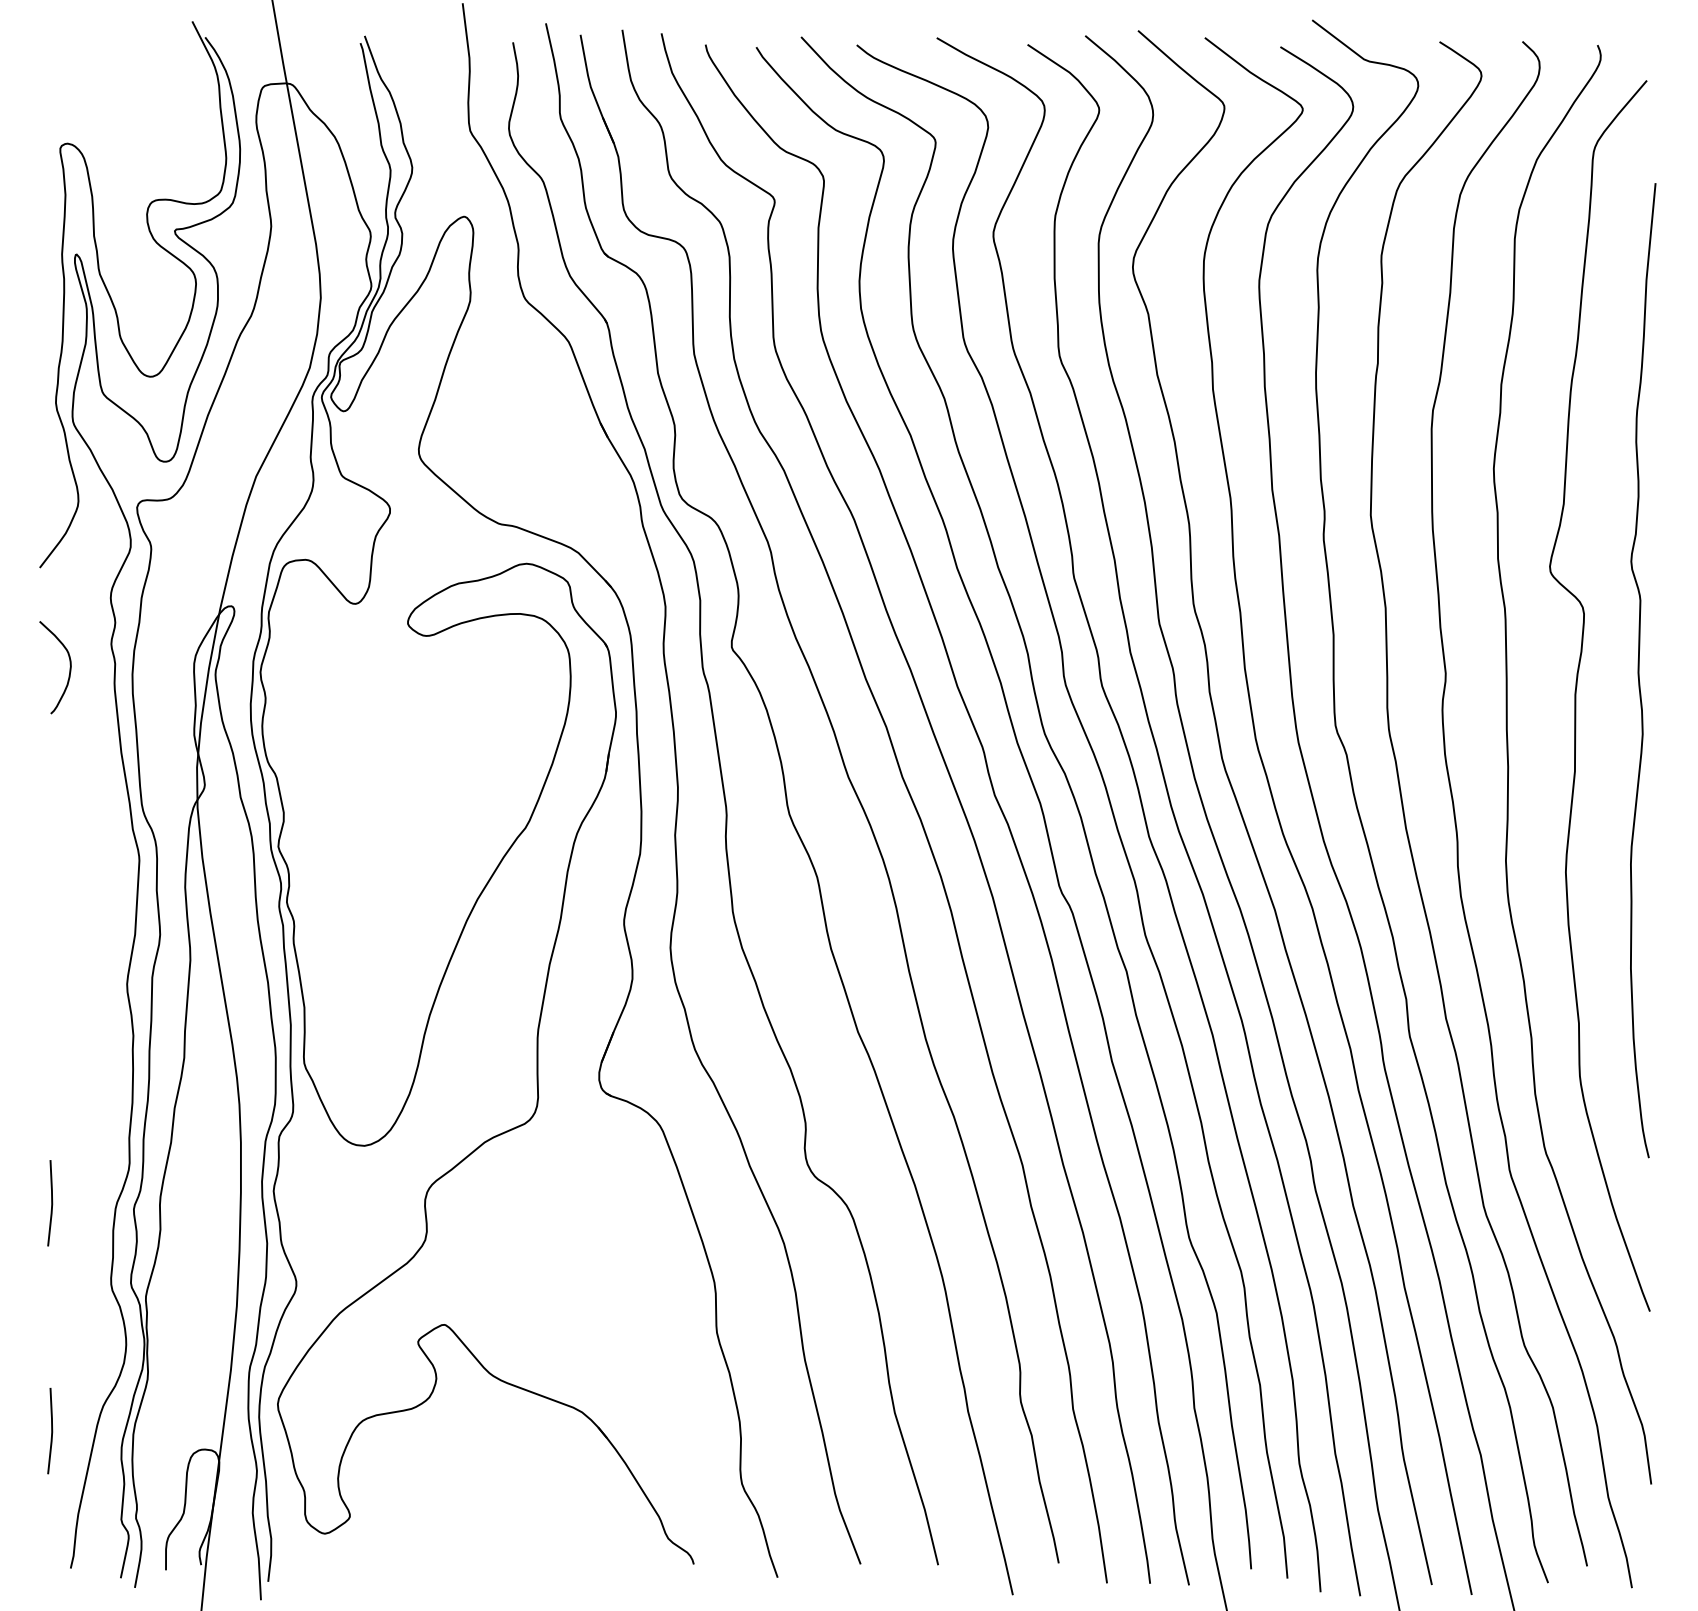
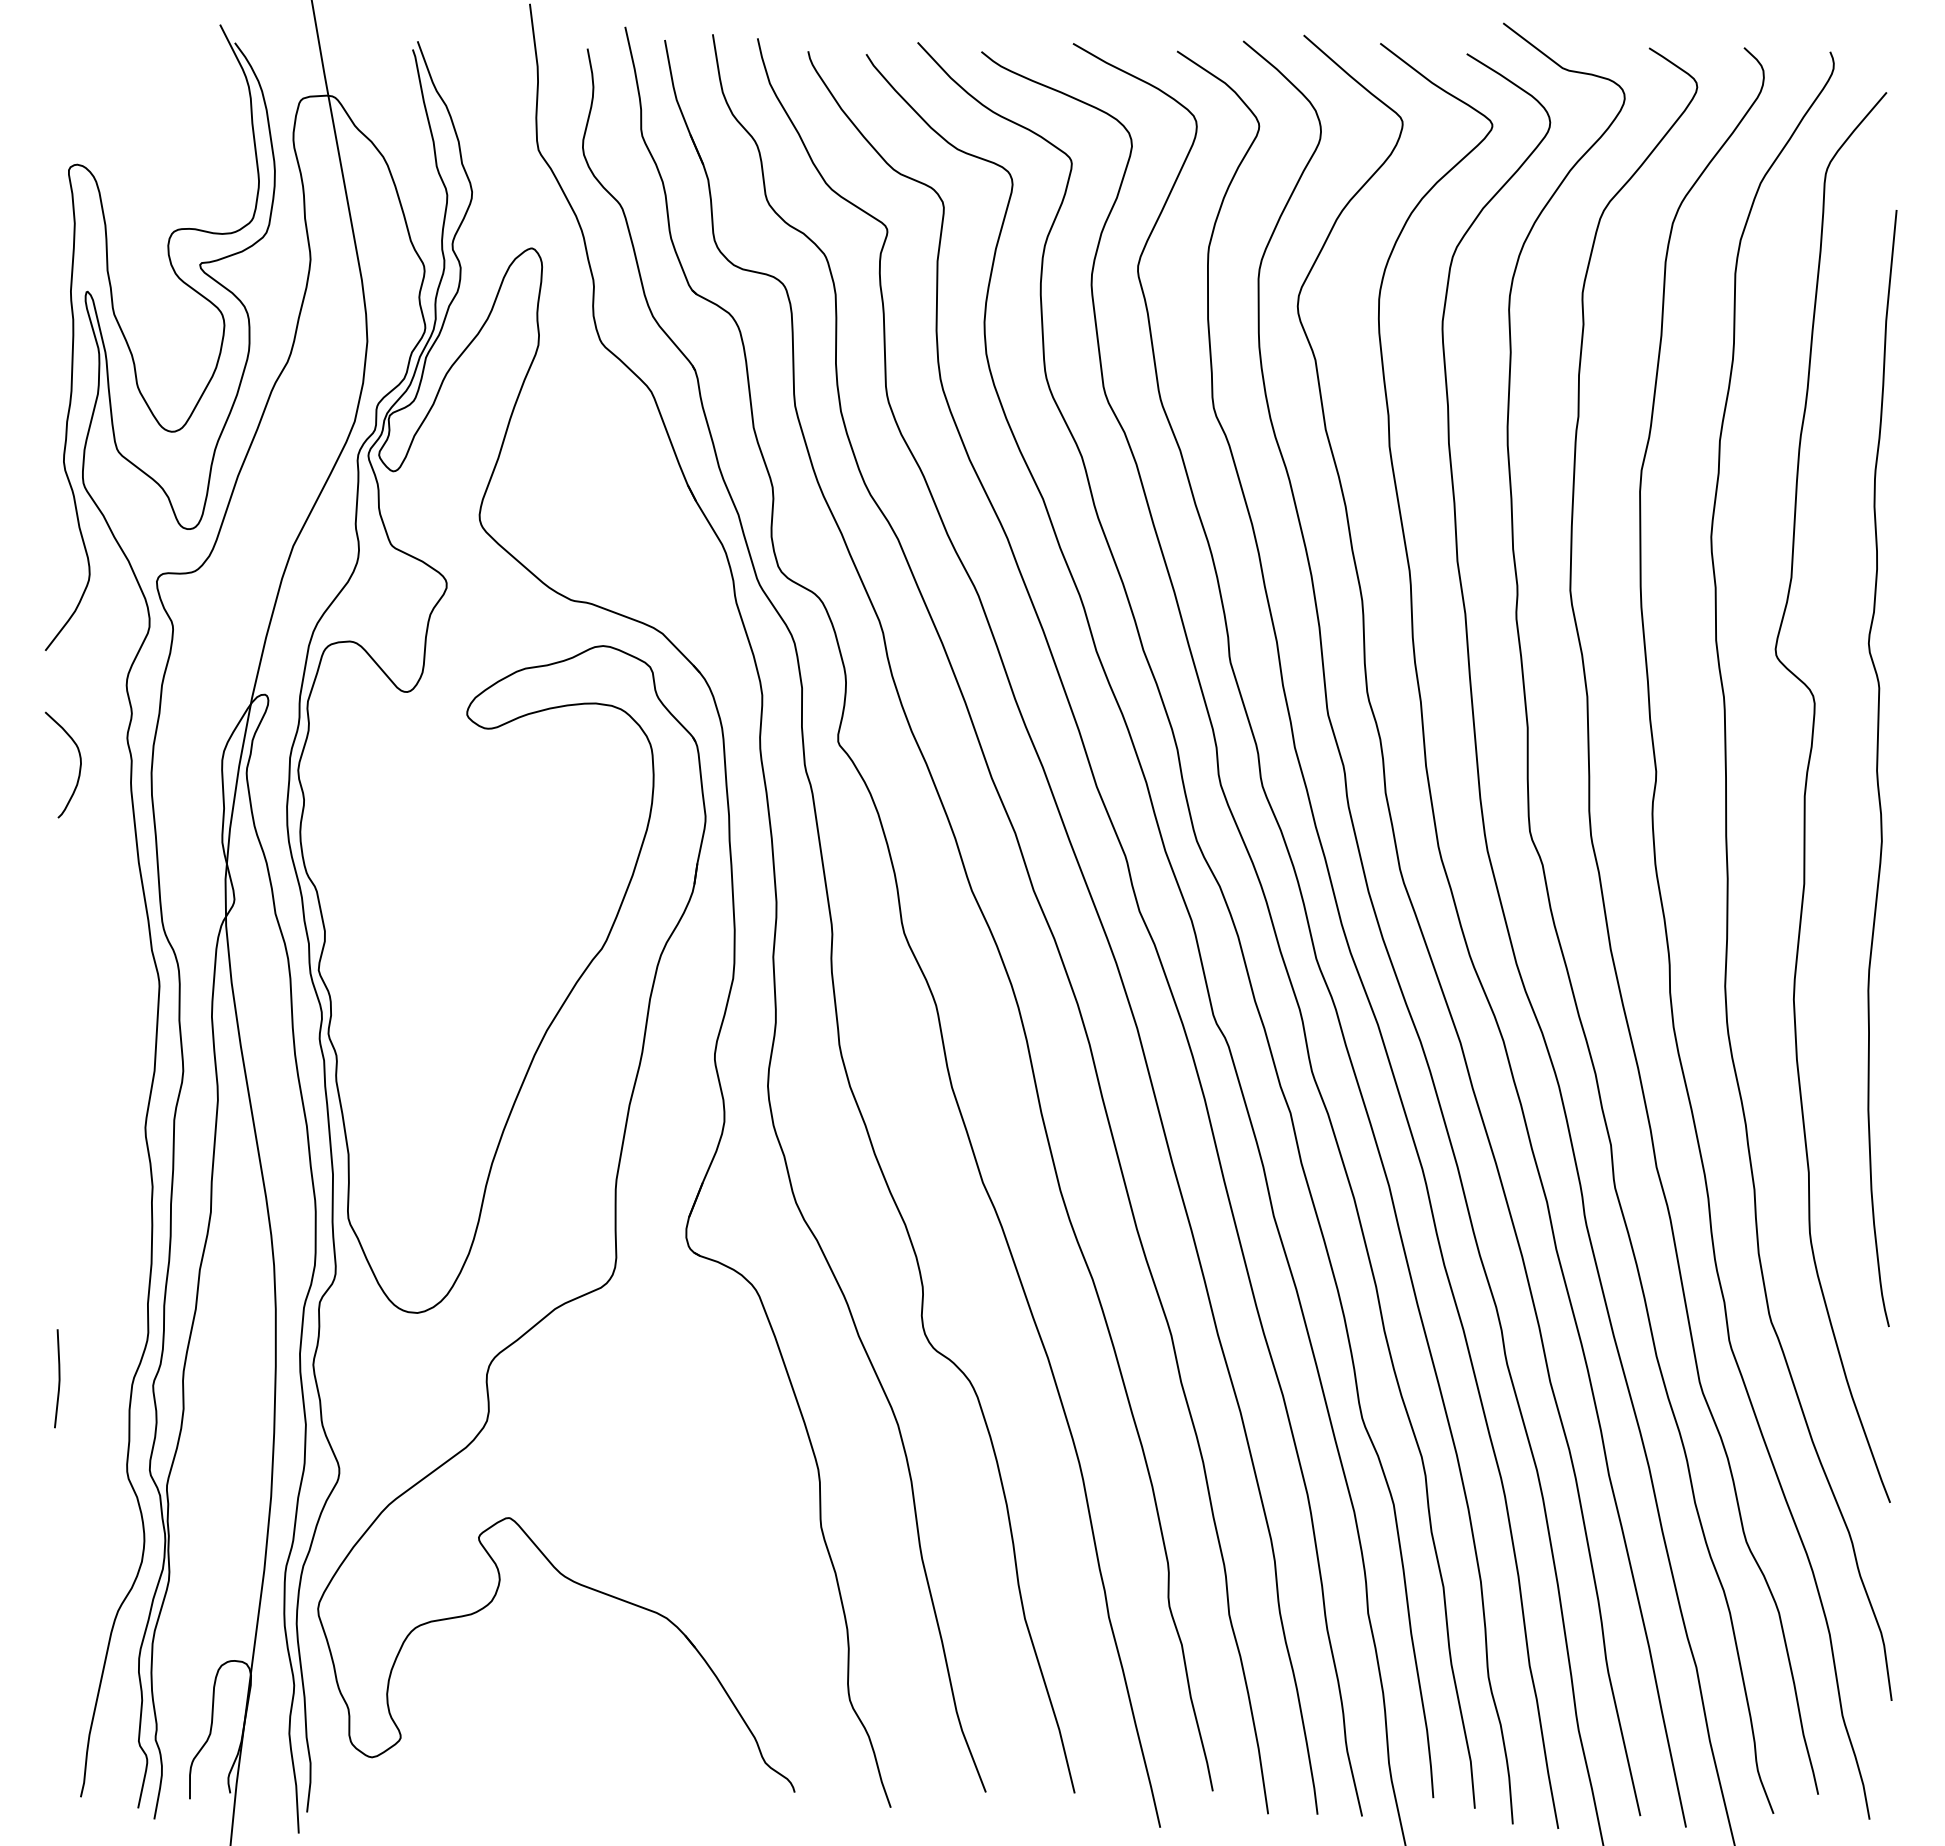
line: (51, 1430) -> (58, 1639), removed

